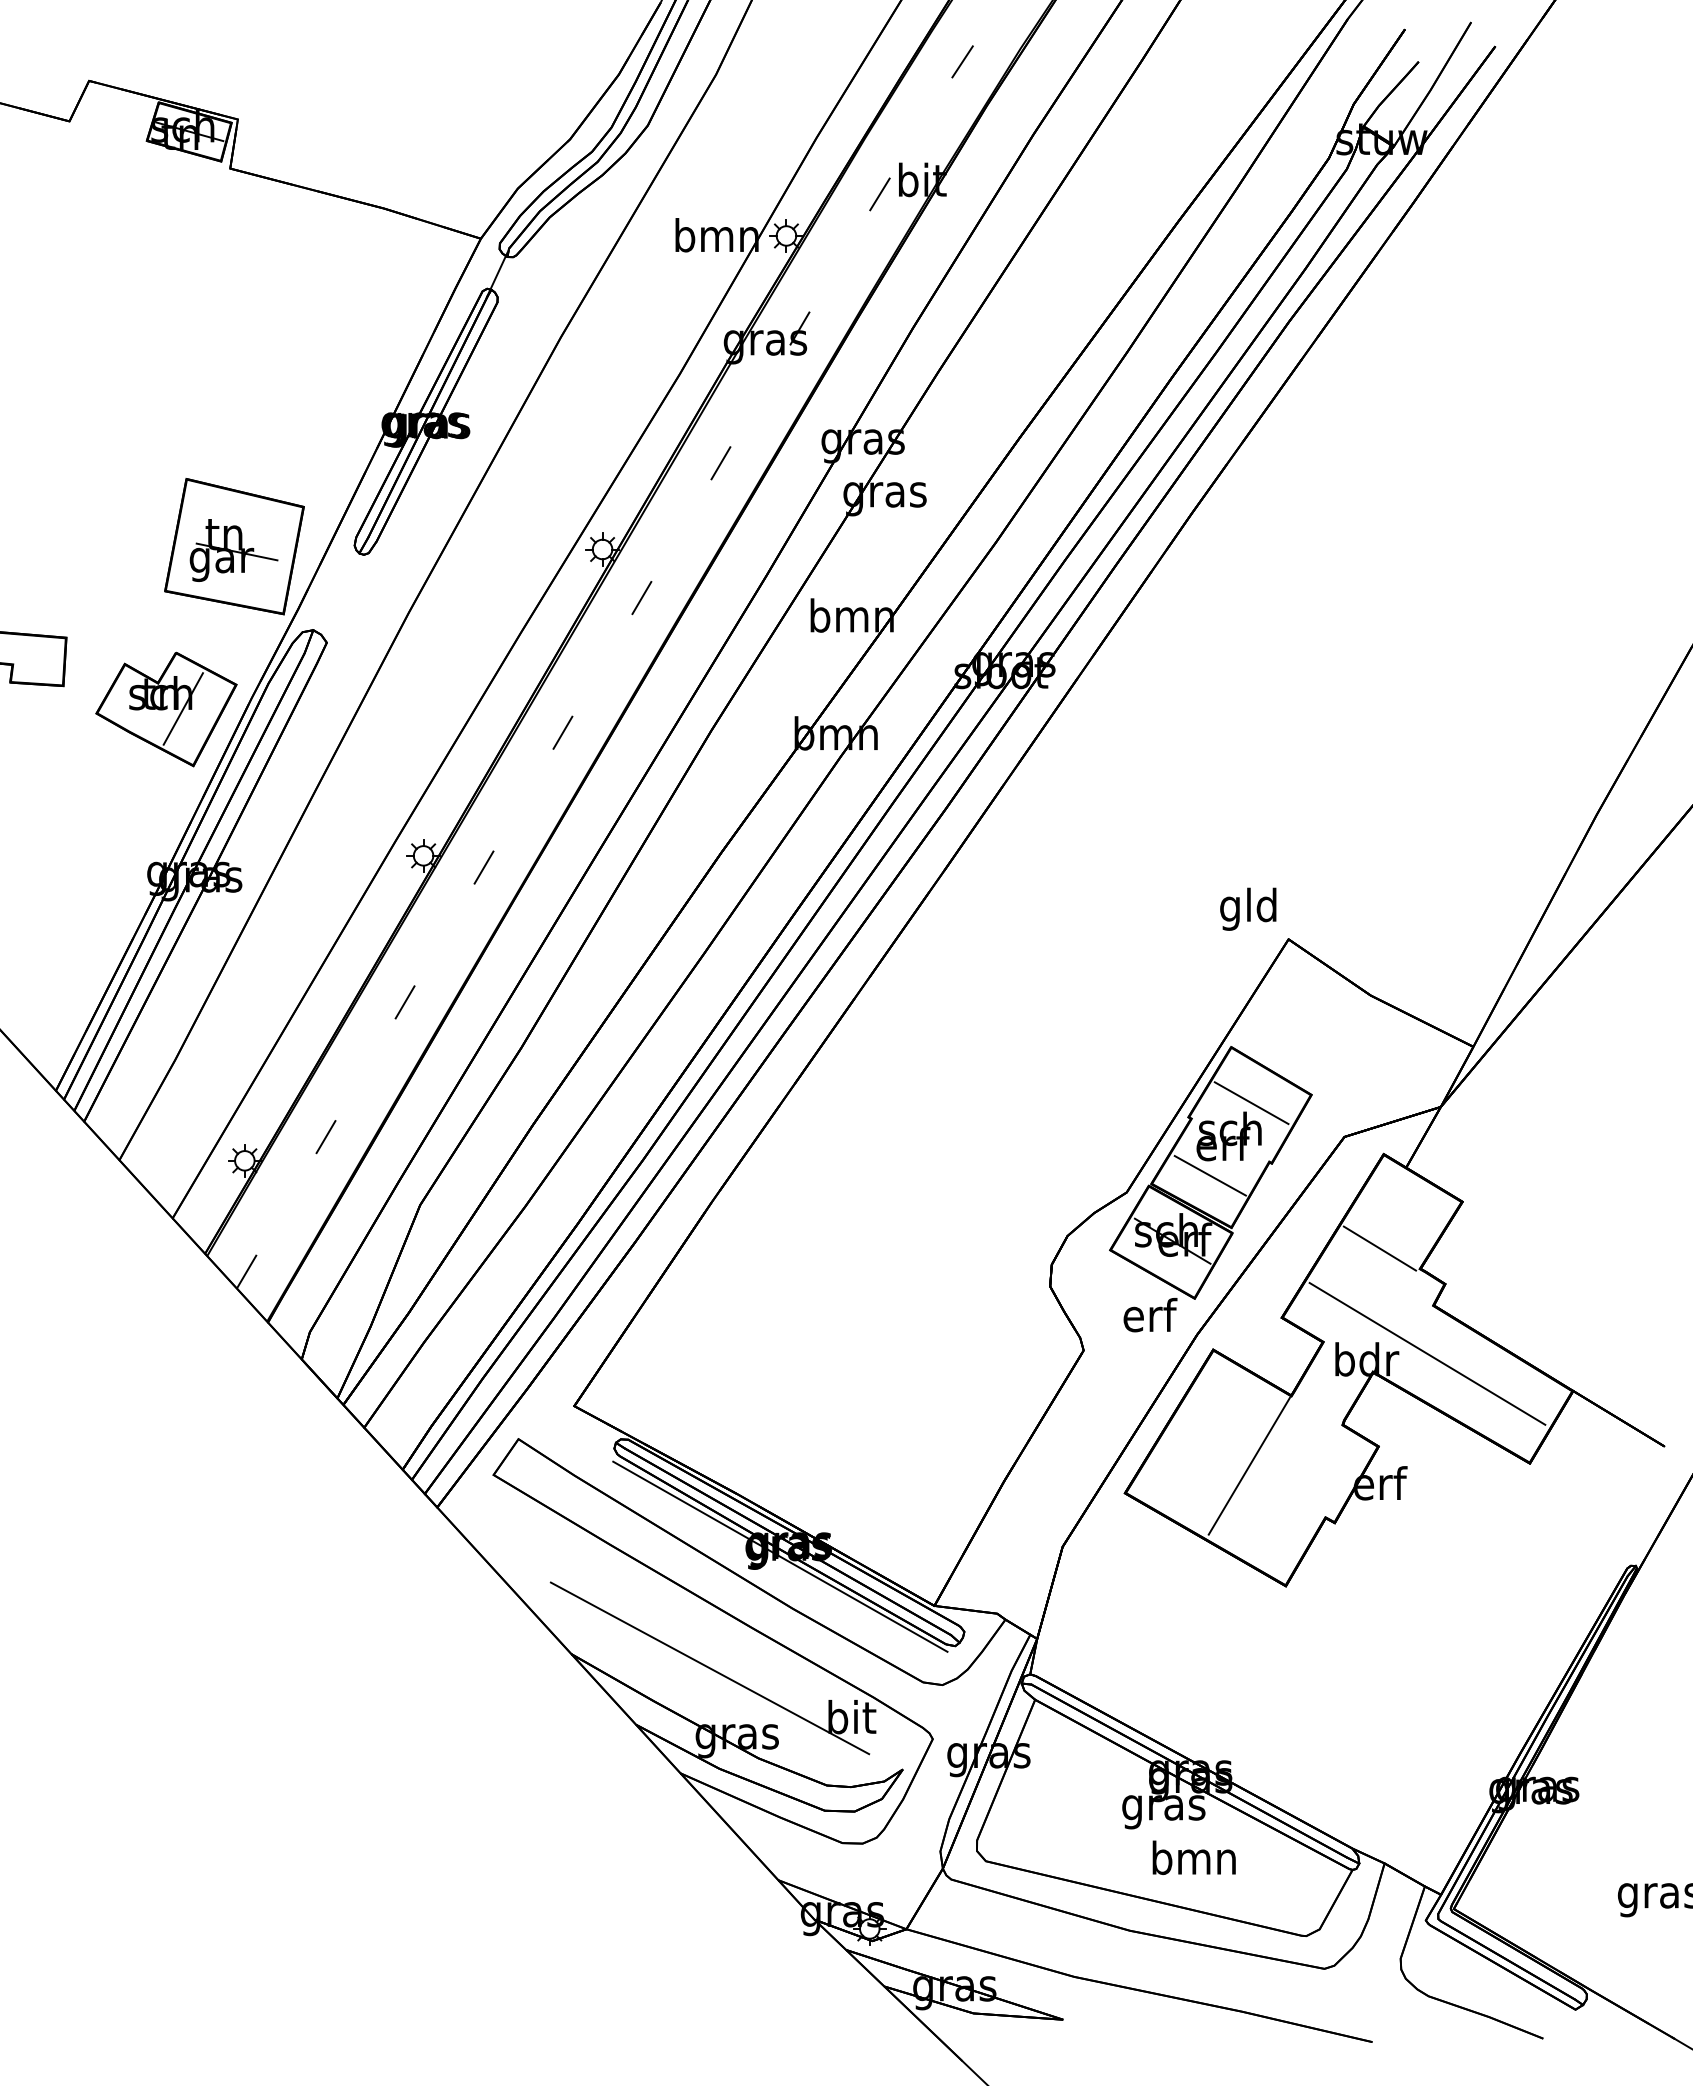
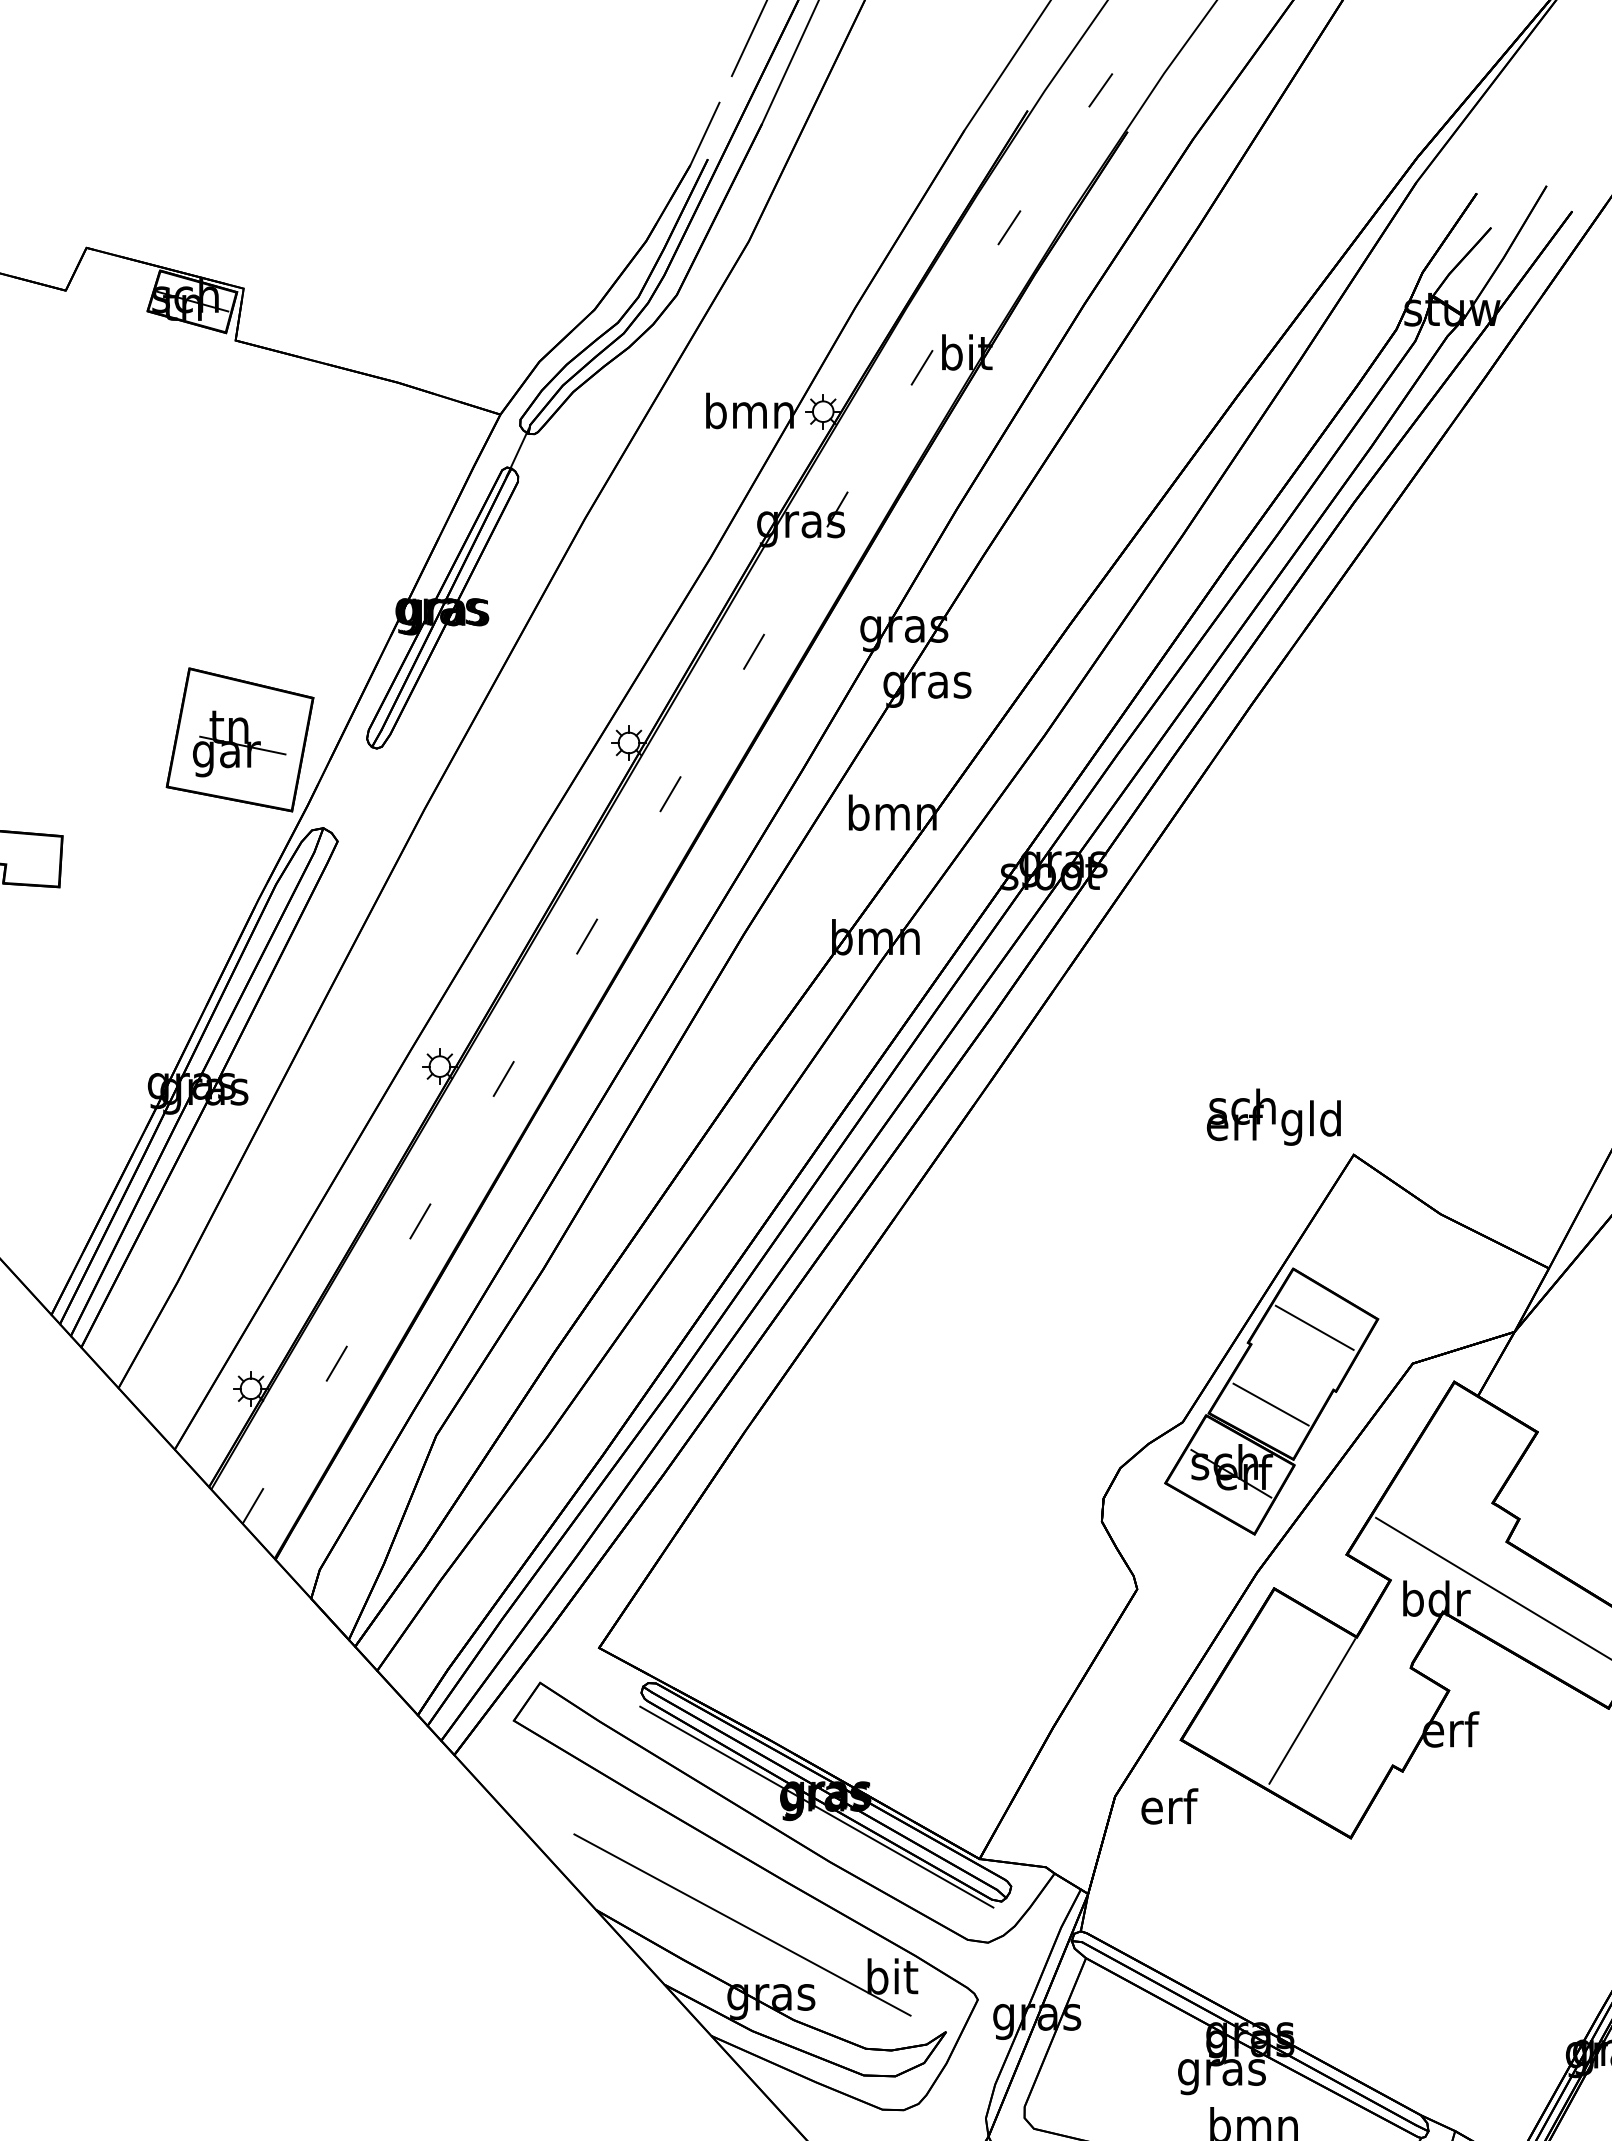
part: (166, 709) -> (168, 911), removed
text: (1228, 1136) -> (1240, 1114), moved
line: (1379, 1248) -> (1449, 1481), removed
text: (1150, 1315) -> (1169, 1806), moved

